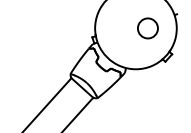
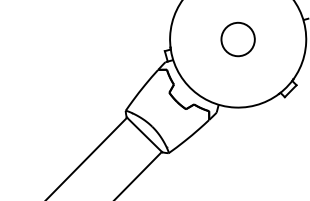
circle: (147, 28) -> (237, 39), moved

